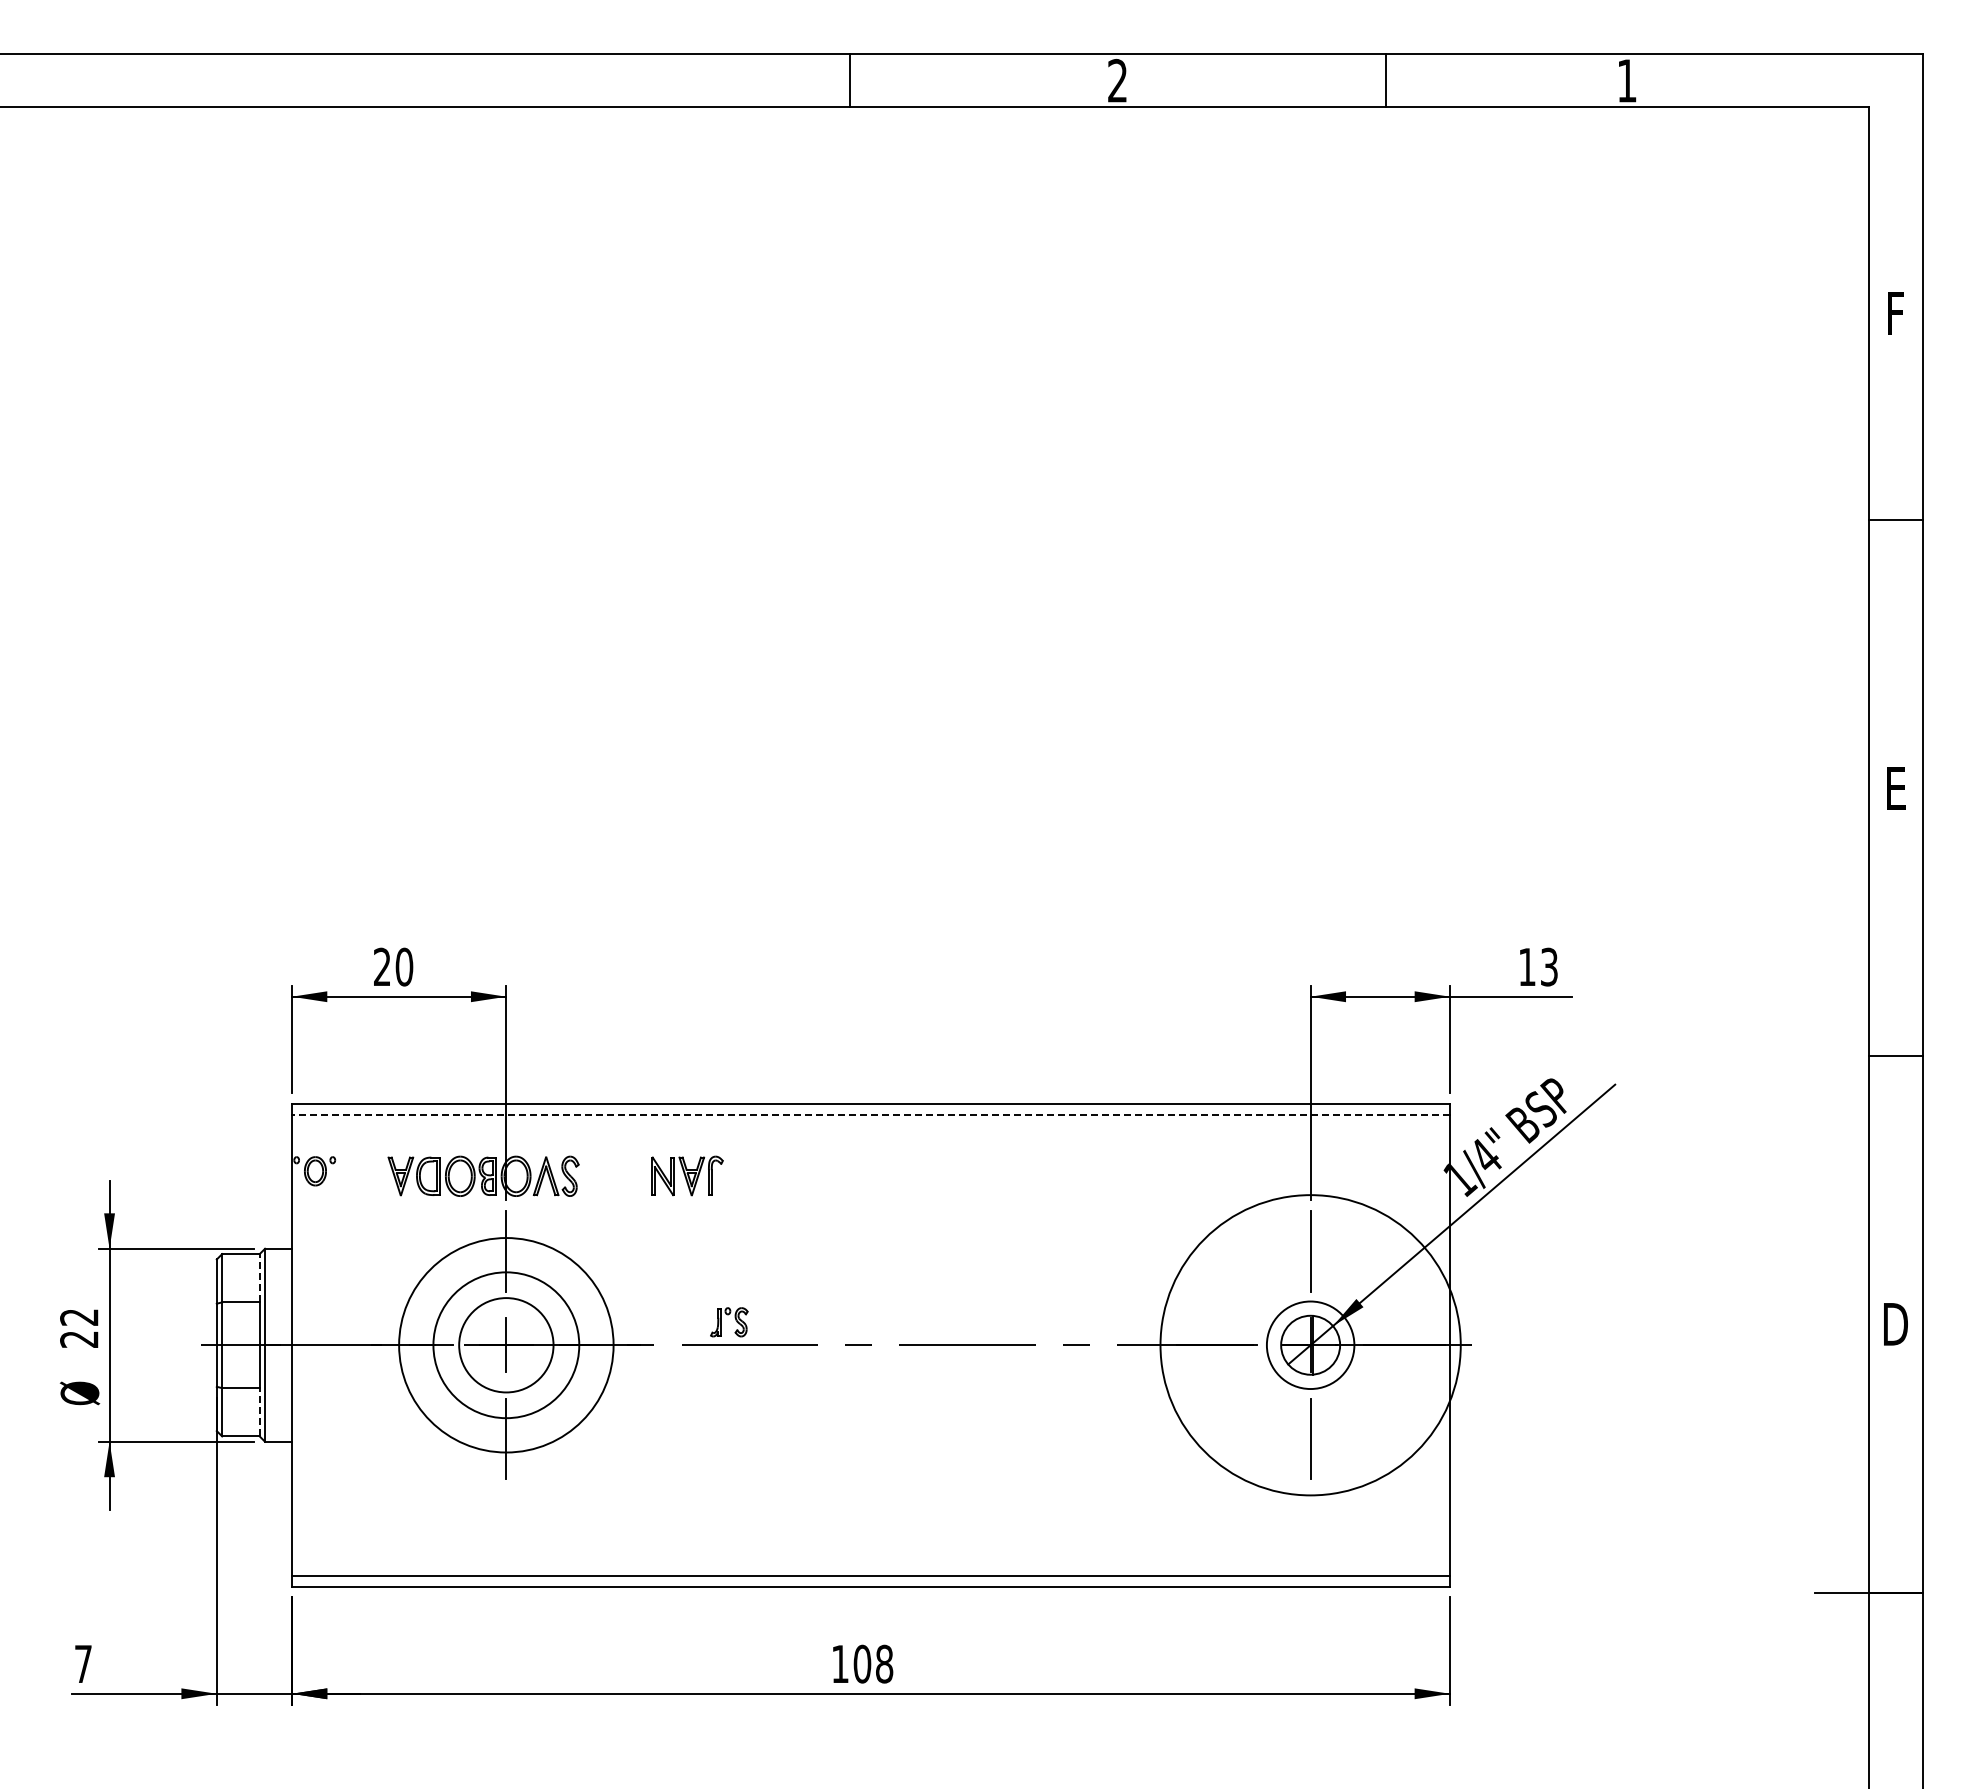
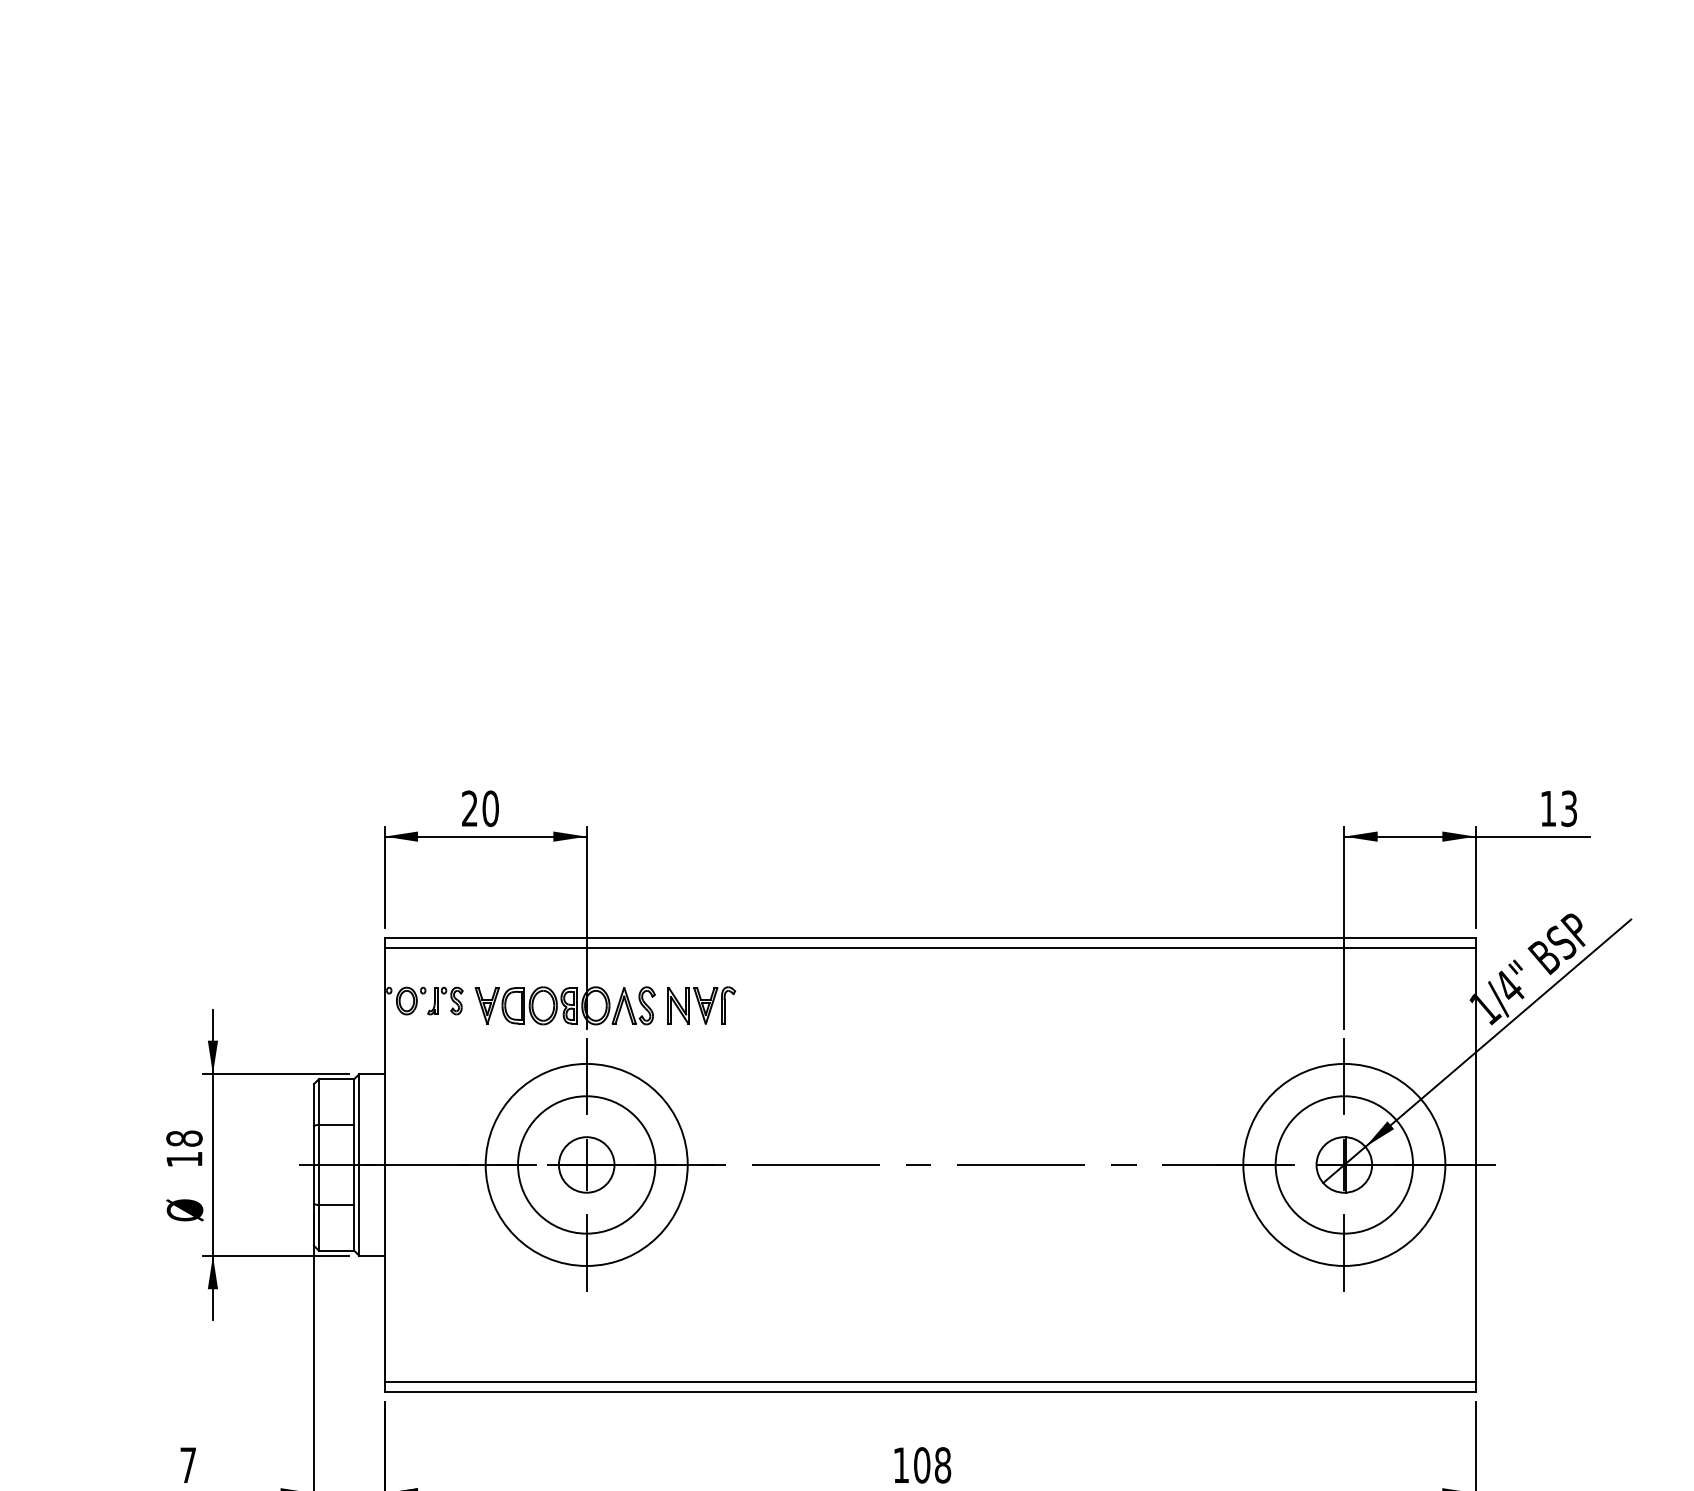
line: (870, 1114) -> (929, 947), dashed -> solid
part: (687, 1175) -> (701, 1005), moved
line: (259, 1277) -> (354, 1101), dashed -> solid
part: (735, 1320) -> (451, 999), moved
text: (79, 1327) -> (184, 1148), 22 -> 18
circle: (505, 1344) -> (585, 1164), size x0.62
circle: (1310, 1345) -> (1344, 1165), size x0.71
circle: (1310, 1345) -> (1344, 1165), size x1.67
line: (259, 1411) -> (354, 1227), dashed -> solid

